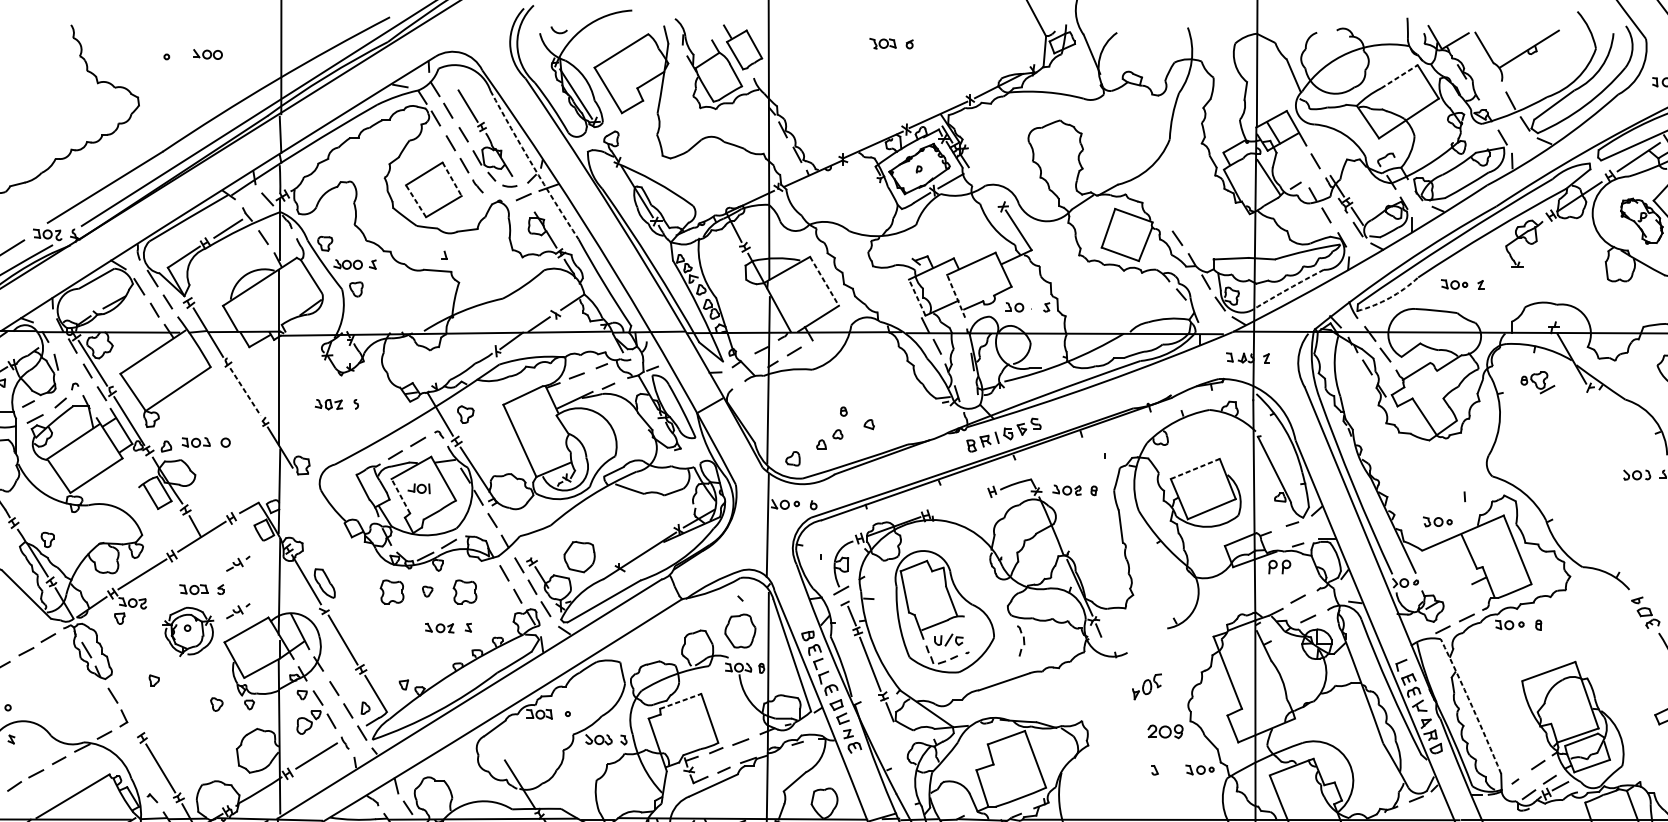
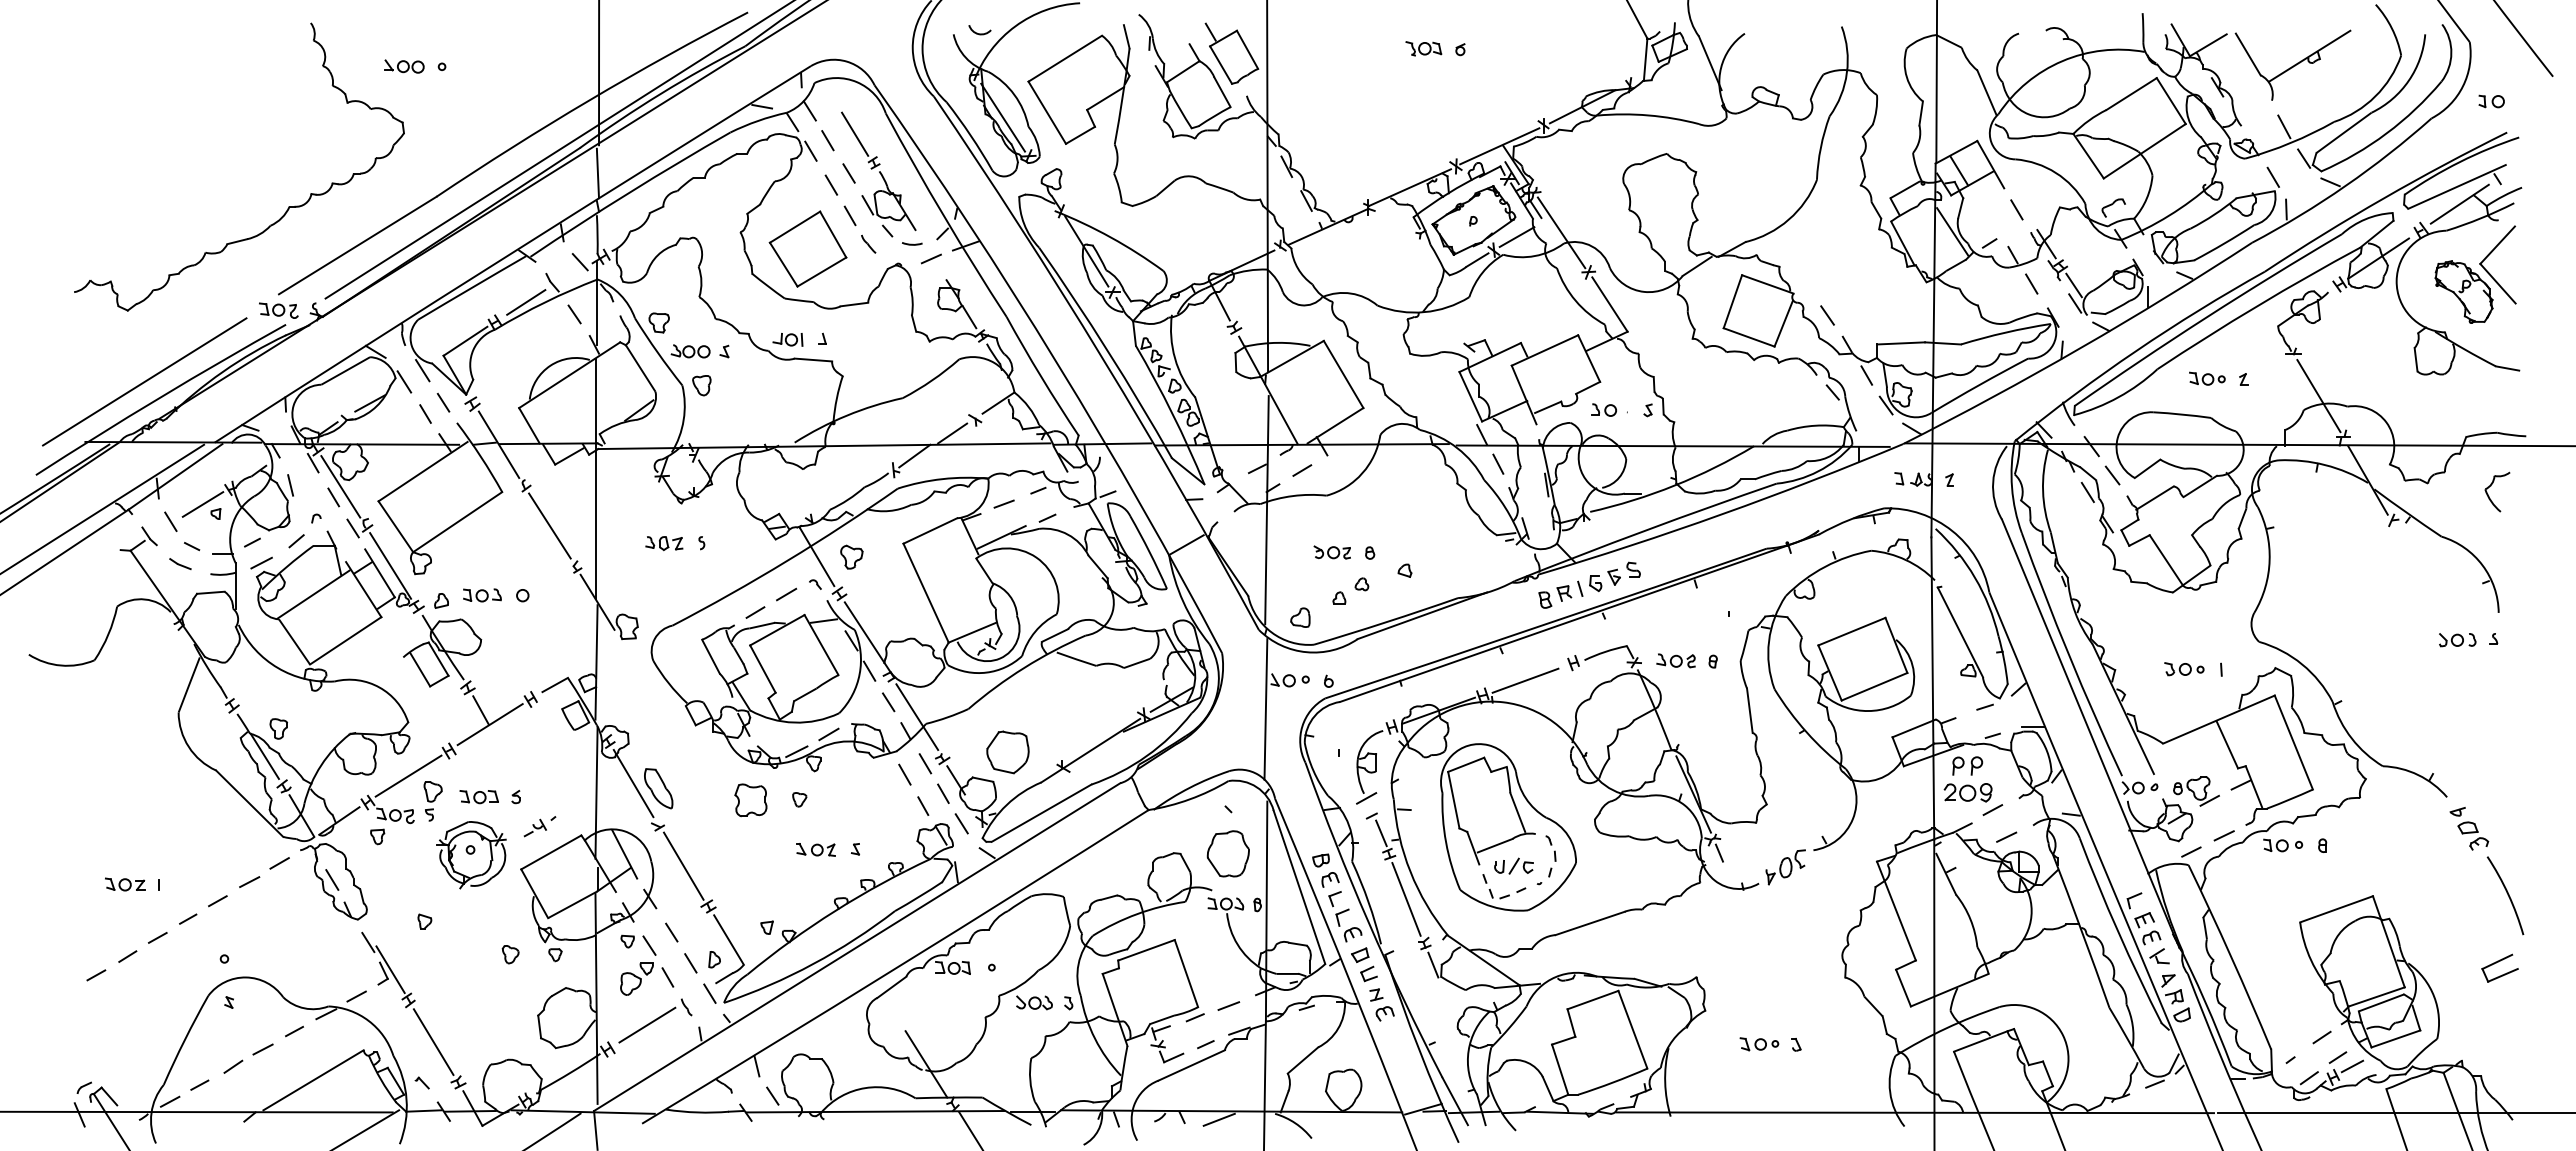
part: (207, 54) -> (404, 66), moved
line: (1399, 77) -> (2131, 94), dashed -> solid
arc: (533, 166) -> (944, 216), dashed -> solid
line: (983, 177) -> (1561, 232), added
line: (452, 179) -> (833, 235), dashed -> solid
line: (415, 201) -> (783, 264), dashed -> solid
line: (824, 281) -> (1343, 374), dashed -> solid
arc: (1288, 289) -> (1979, 385), dashed -> solid
line: (956, 295) -> (1524, 394), dashed -> solid
line: (917, 297) -> (1470, 396), dashed -> solid
line: (1535, 297) -> (2318, 396), added
arc: (1389, 298) -> (2118, 397), dashed -> solid
part: (1537, 382) -> (2196, 791), moved
line: (245, 392) -> (549, 526), dashed -> solid
part: (815, 411) -> (1331, 552), added
line: (1195, 468) -> (1852, 631), dashed -> solid
part: (418, 488) -> (787, 339), moved
line: (400, 496) -> (762, 669), dashed -> solid
line: (957, 504) -> (1525, 680), added
part: (1437, 522) -> (2184, 669), moved
line: (513, 530) -> (917, 716), added
part: (237, 563) -> (539, 761), removed
part: (159, 592) -> (432, 801), added
part: (464, 592) -> (850, 800), removed
part: (1020, 641) -> (1550, 856), moved
part: (1146, 686) -> (1785, 867), moved
line: (680, 701) -> (1146, 950), dashed -> solid
arc: (1472, 705) -> (2231, 956), dashed -> solid
line: (129, 715) -> (390, 969), added
part: (1165, 731) -> (1967, 792), moved
part: (1200, 770) -> (1759, 1044), moved

